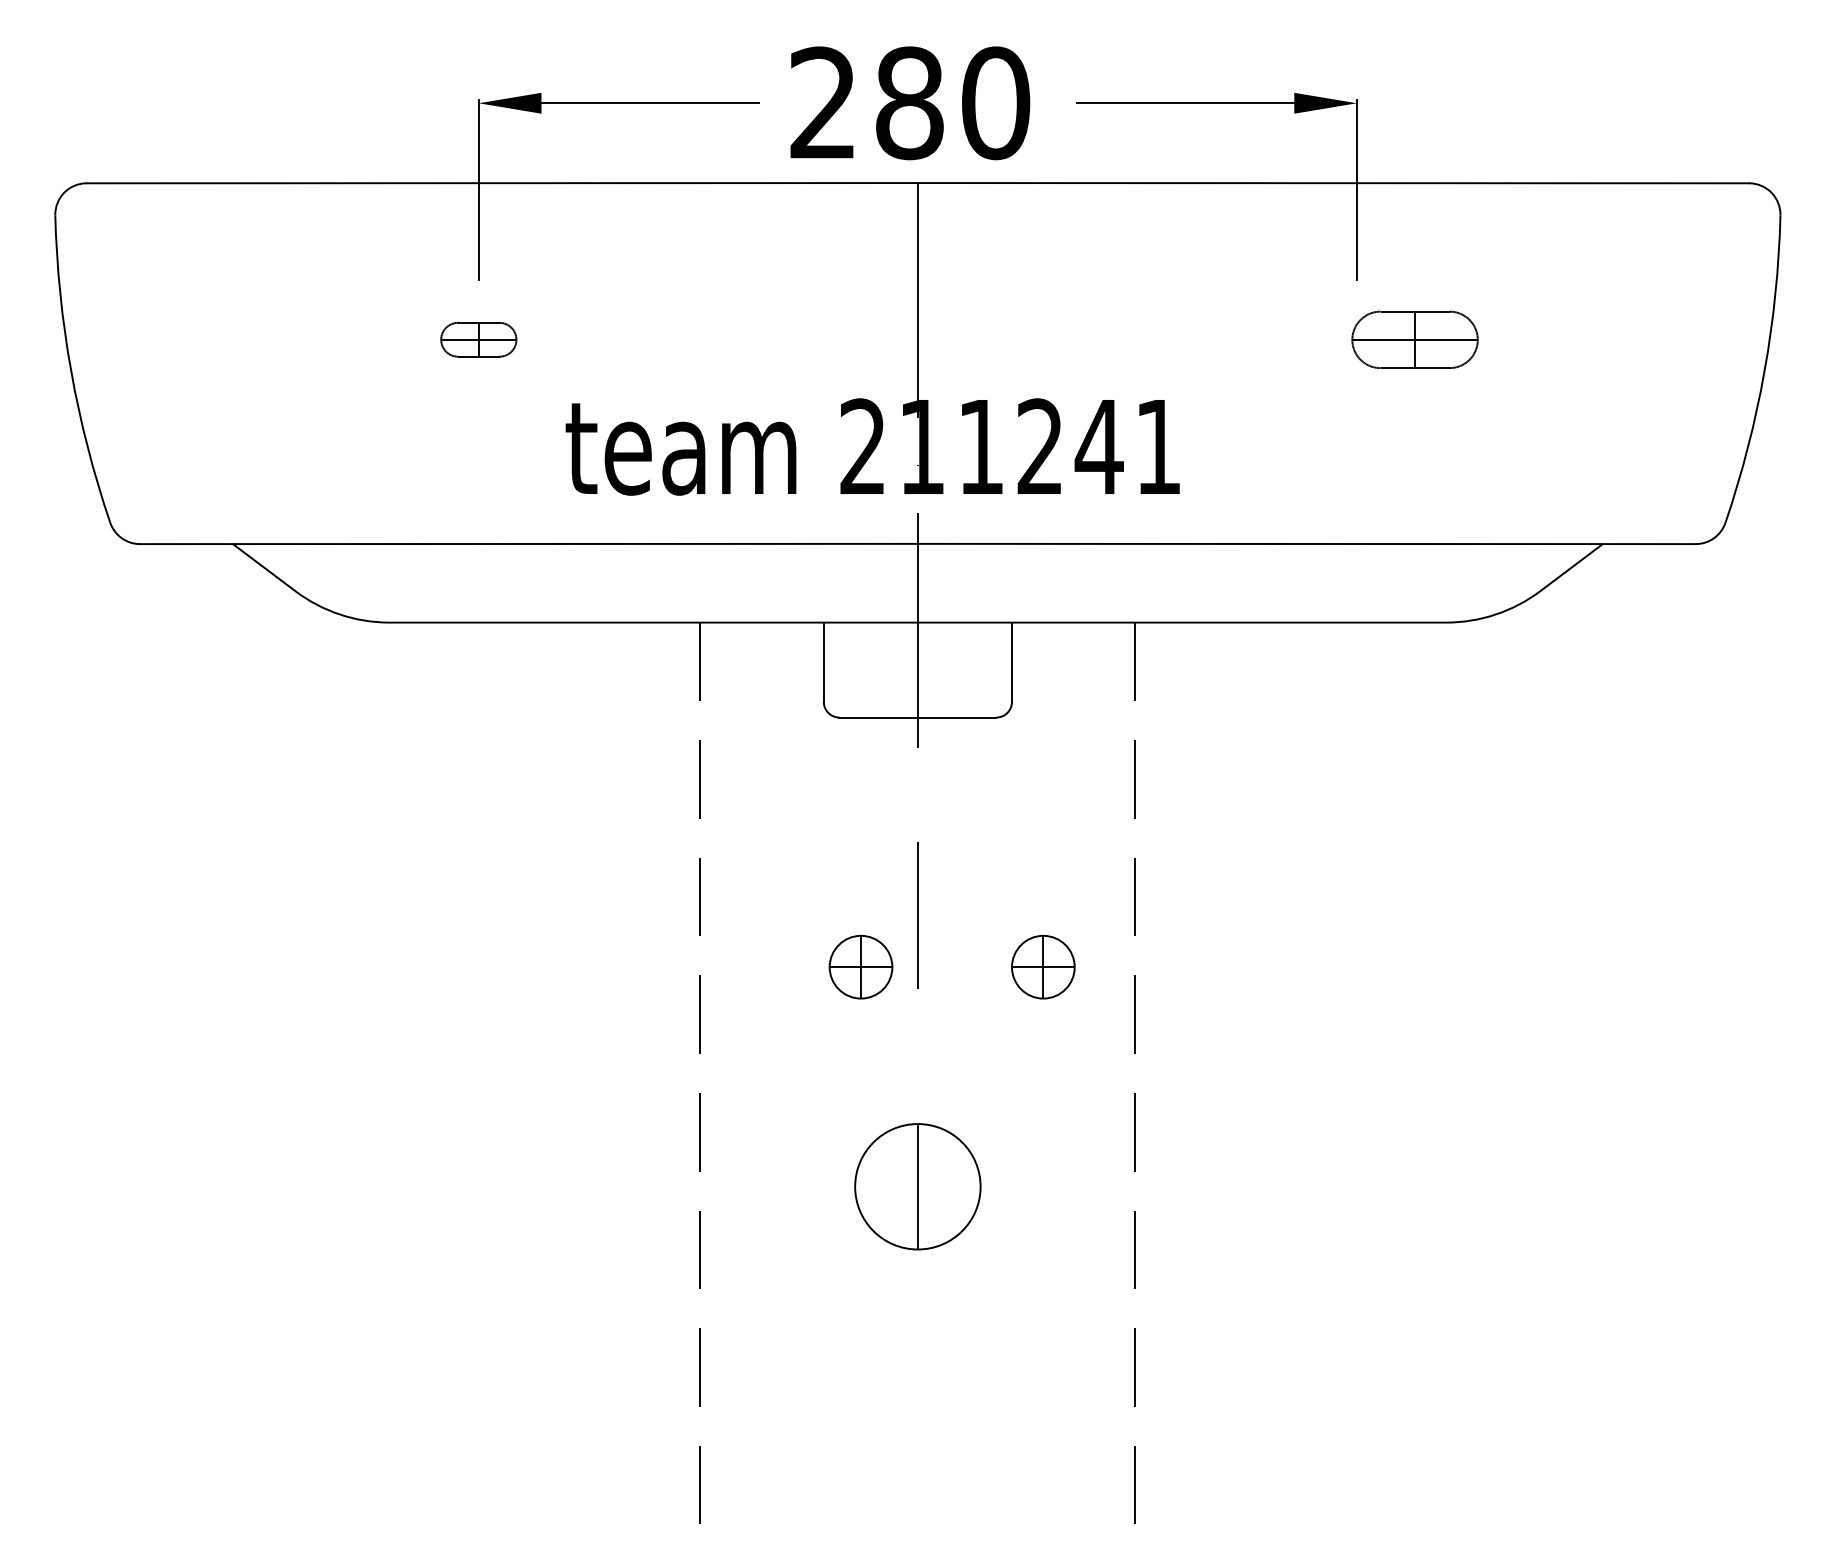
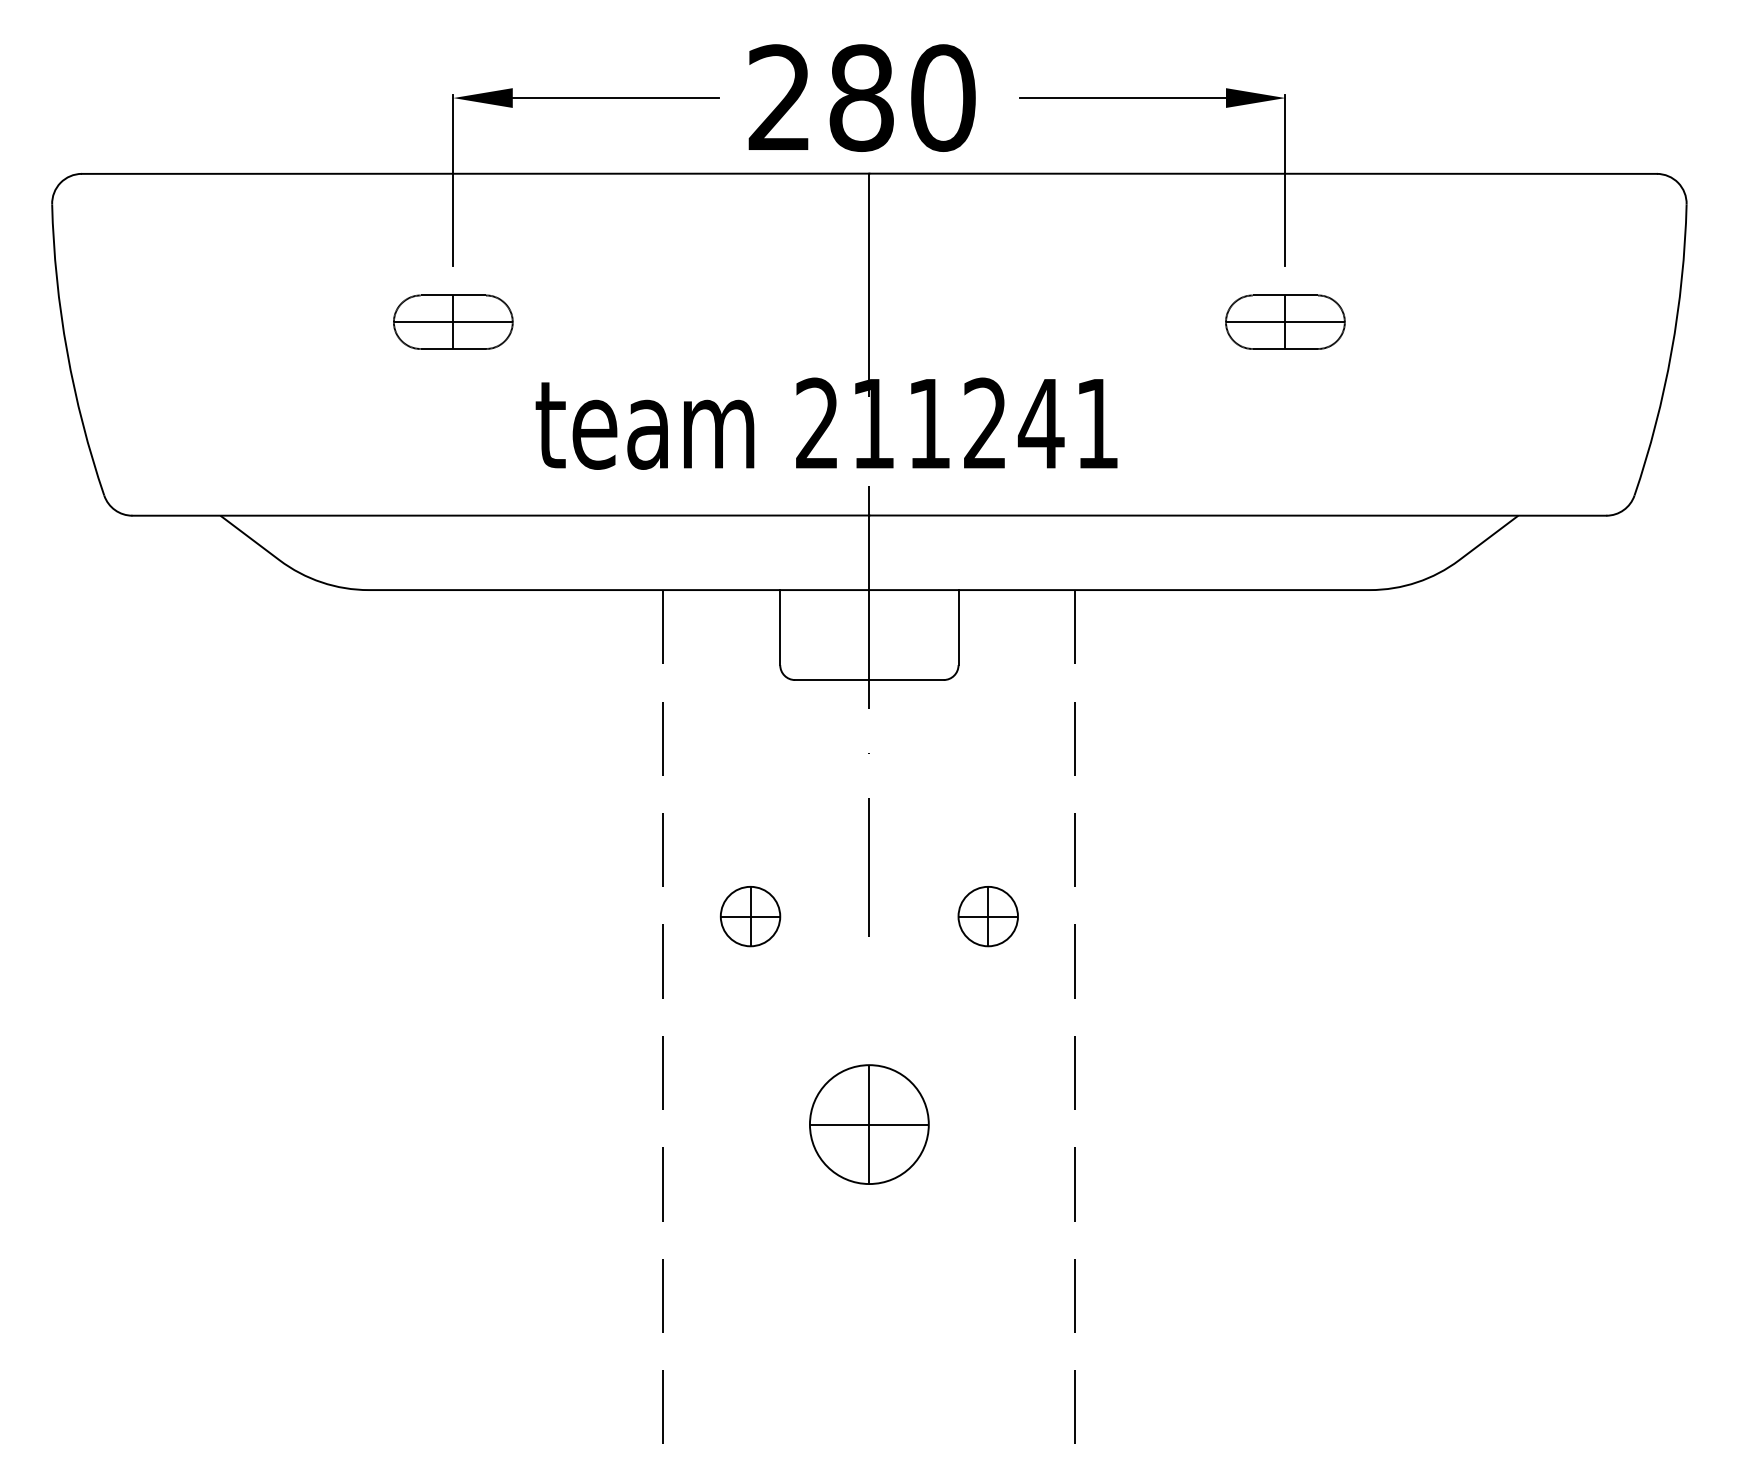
part: (478, 339) -> (453, 321), size x1.67
part: (1415, 339) -> (1285, 321), moved
part: (861, 967) -> (750, 916), moved
line: (916, 1186) -> (868, 1124), added

